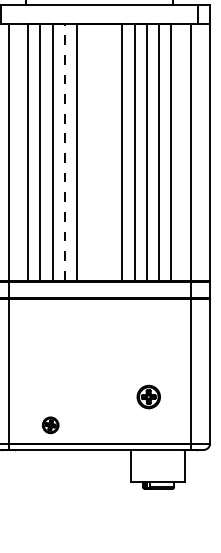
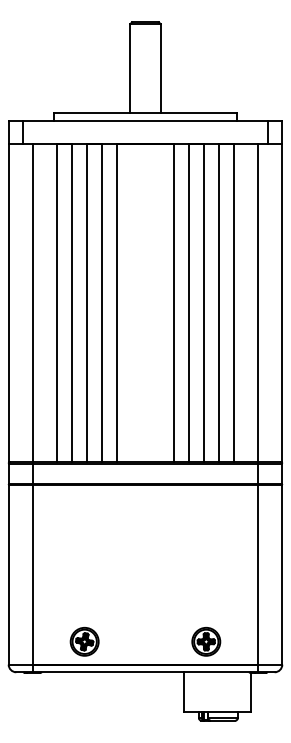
line: (65, 151) -> (102, 302), dashed -> solid
part: (148, 396) -> (206, 641), moved
part: (50, 425) -> (84, 641), size x1.43

